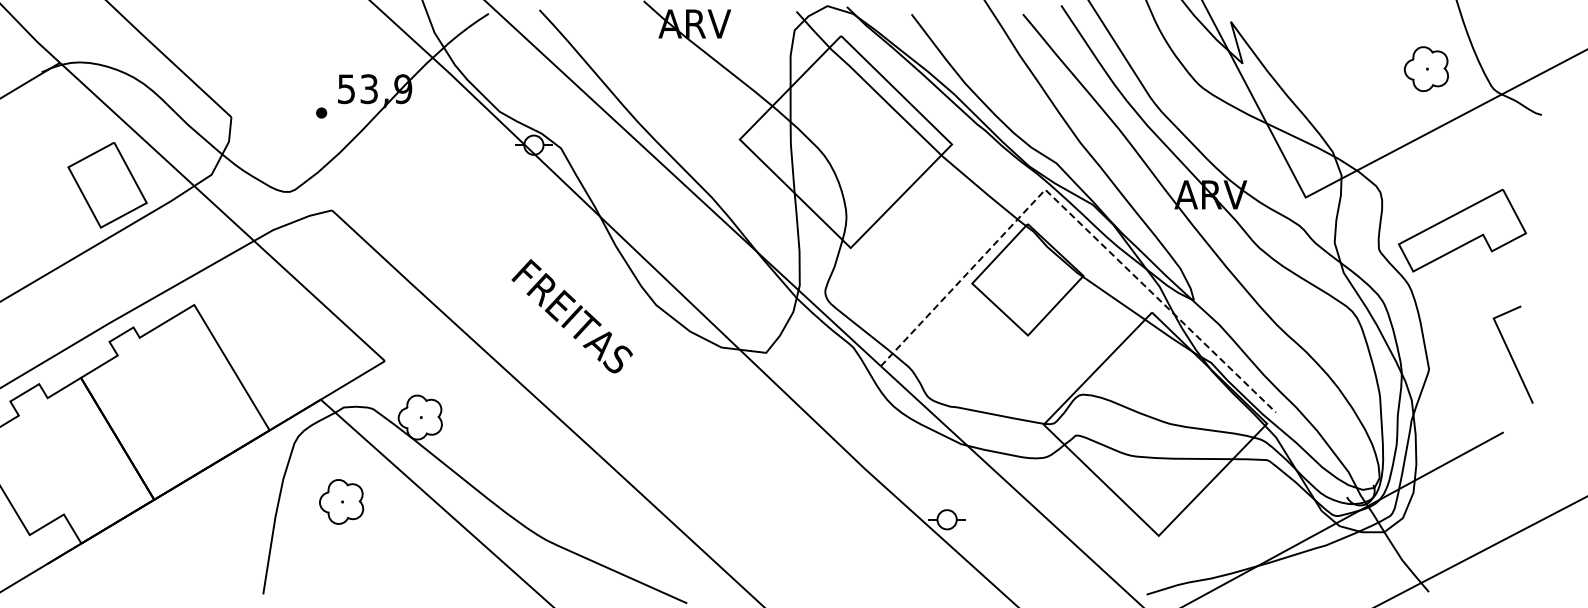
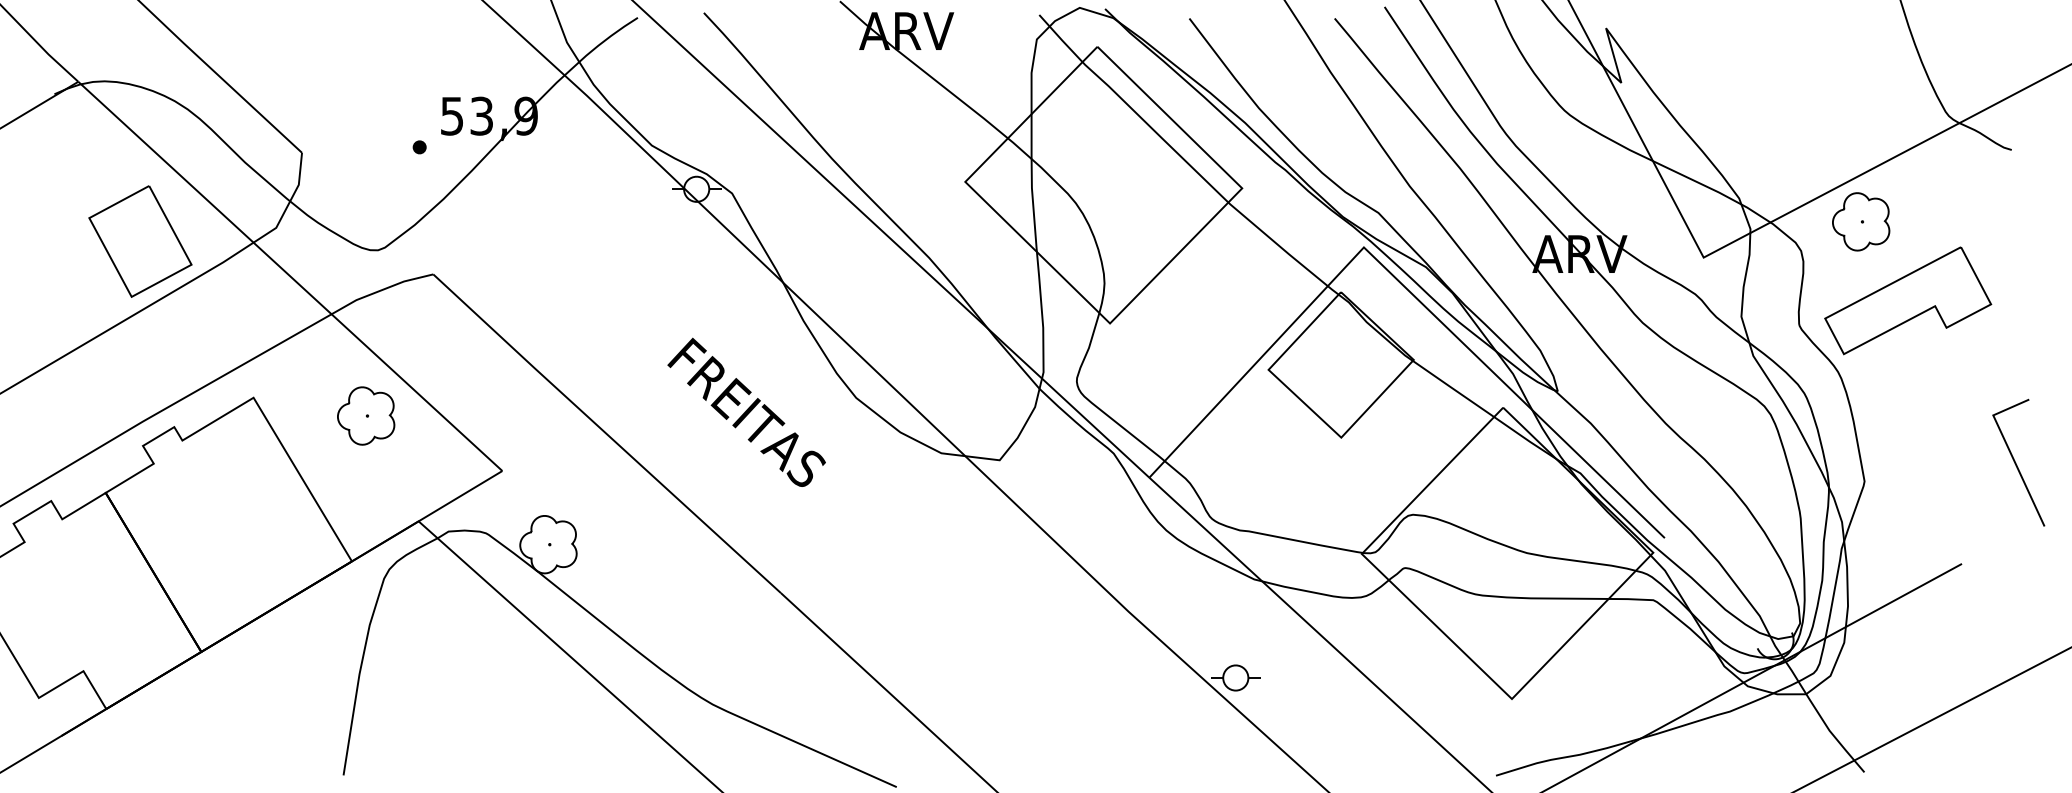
part: (1426, 68) -> (1861, 221), moved
line: (1073, 216) -> (1400, 282), dashed -> solid
line: (1511, 354) -> (2016, 462), moved
part: (341, 501) -> (366, 415), moved

